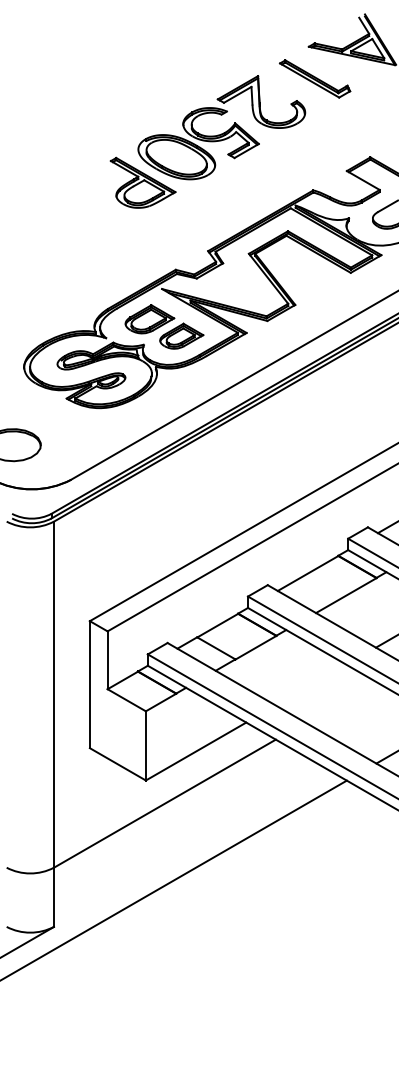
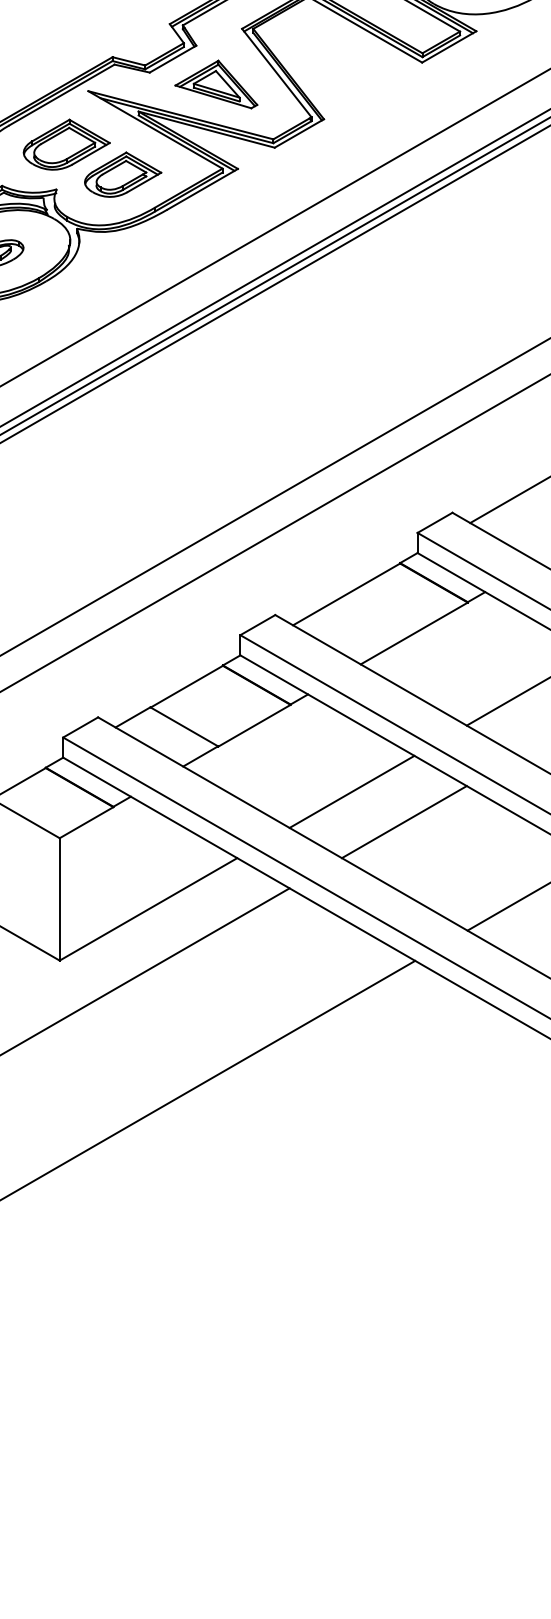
part: (234, 284) -> (216, 83), added
line: (310, 684) -> (350, 790), added
line: (340, 701) -> (403, 820), added

